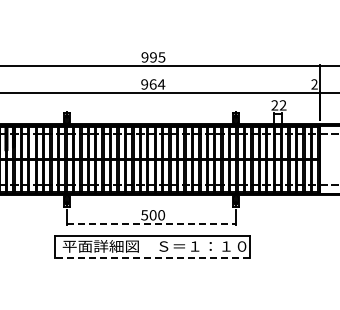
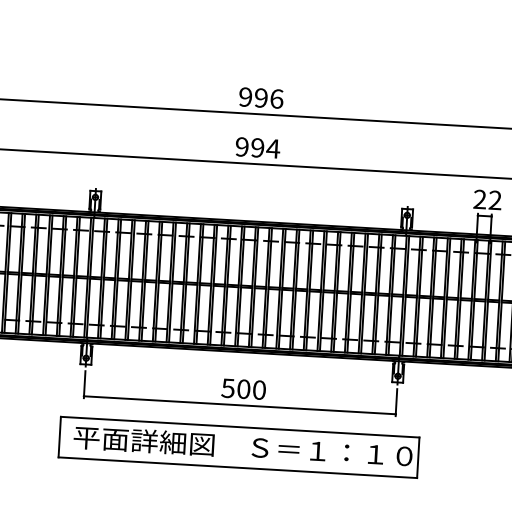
text: (161, 57) -> (276, 99), 995 -> 996
text: (152, 84) -> (256, 147), 964 -> 994
line: (151, 224) -> (239, 406), dashed -> solid
line: (151, 257) -> (236, 466), dashed -> solid

